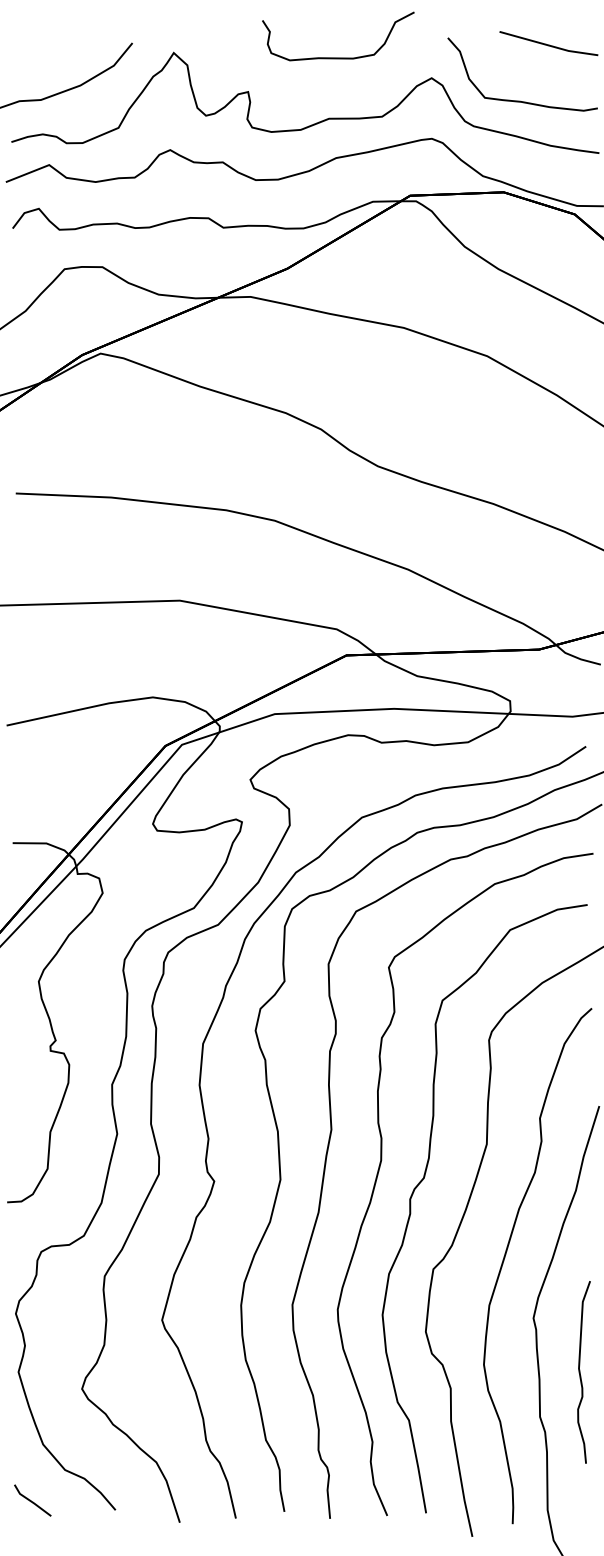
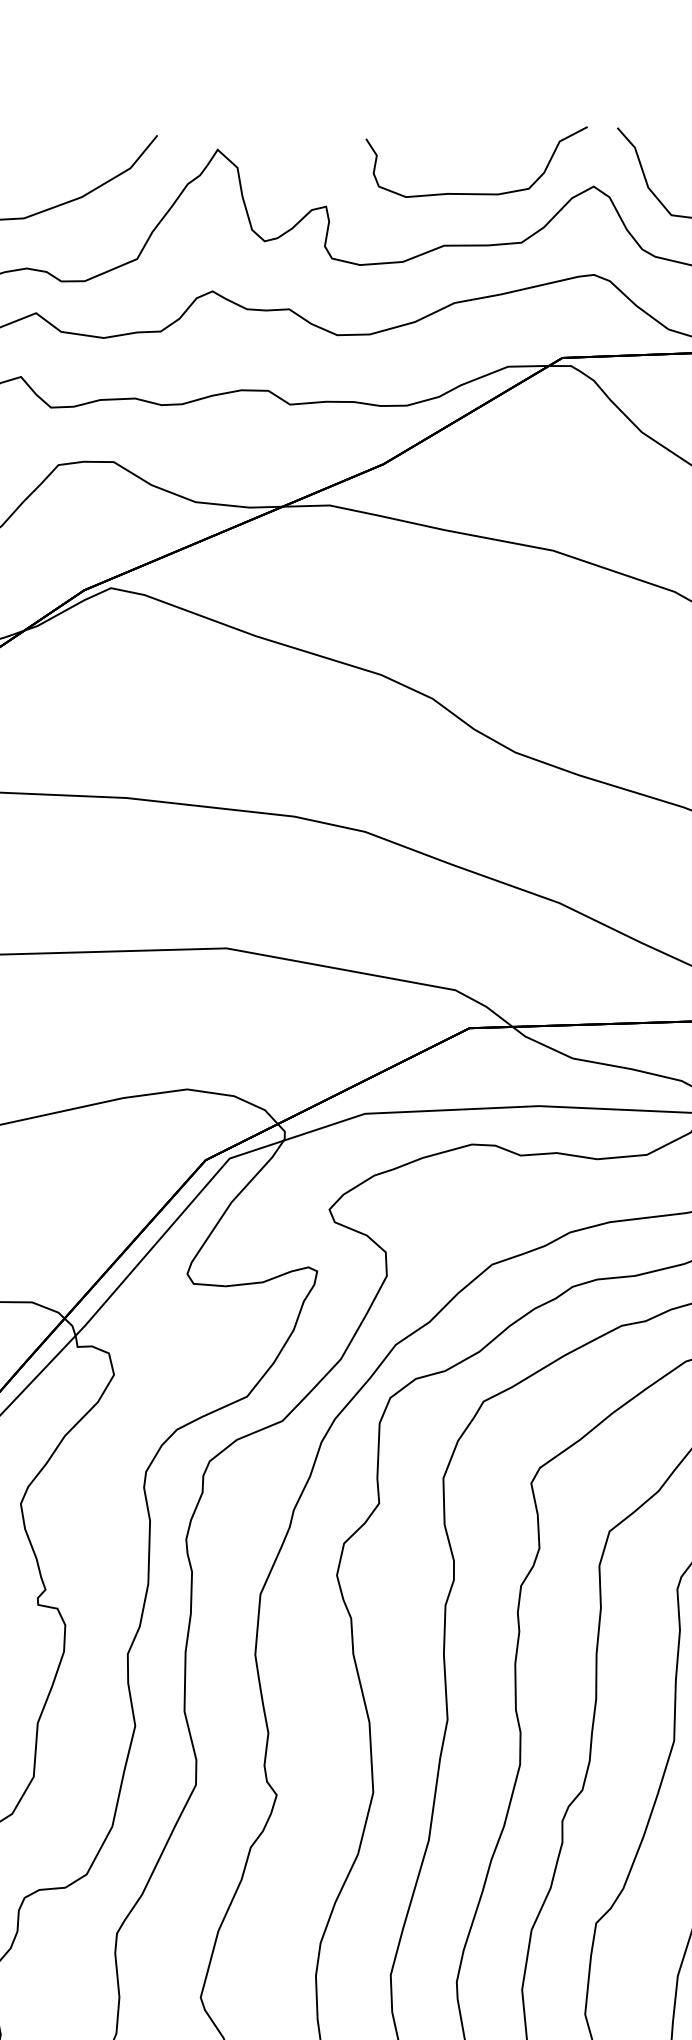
curve: (338, 57) -> (476, 192), moved

